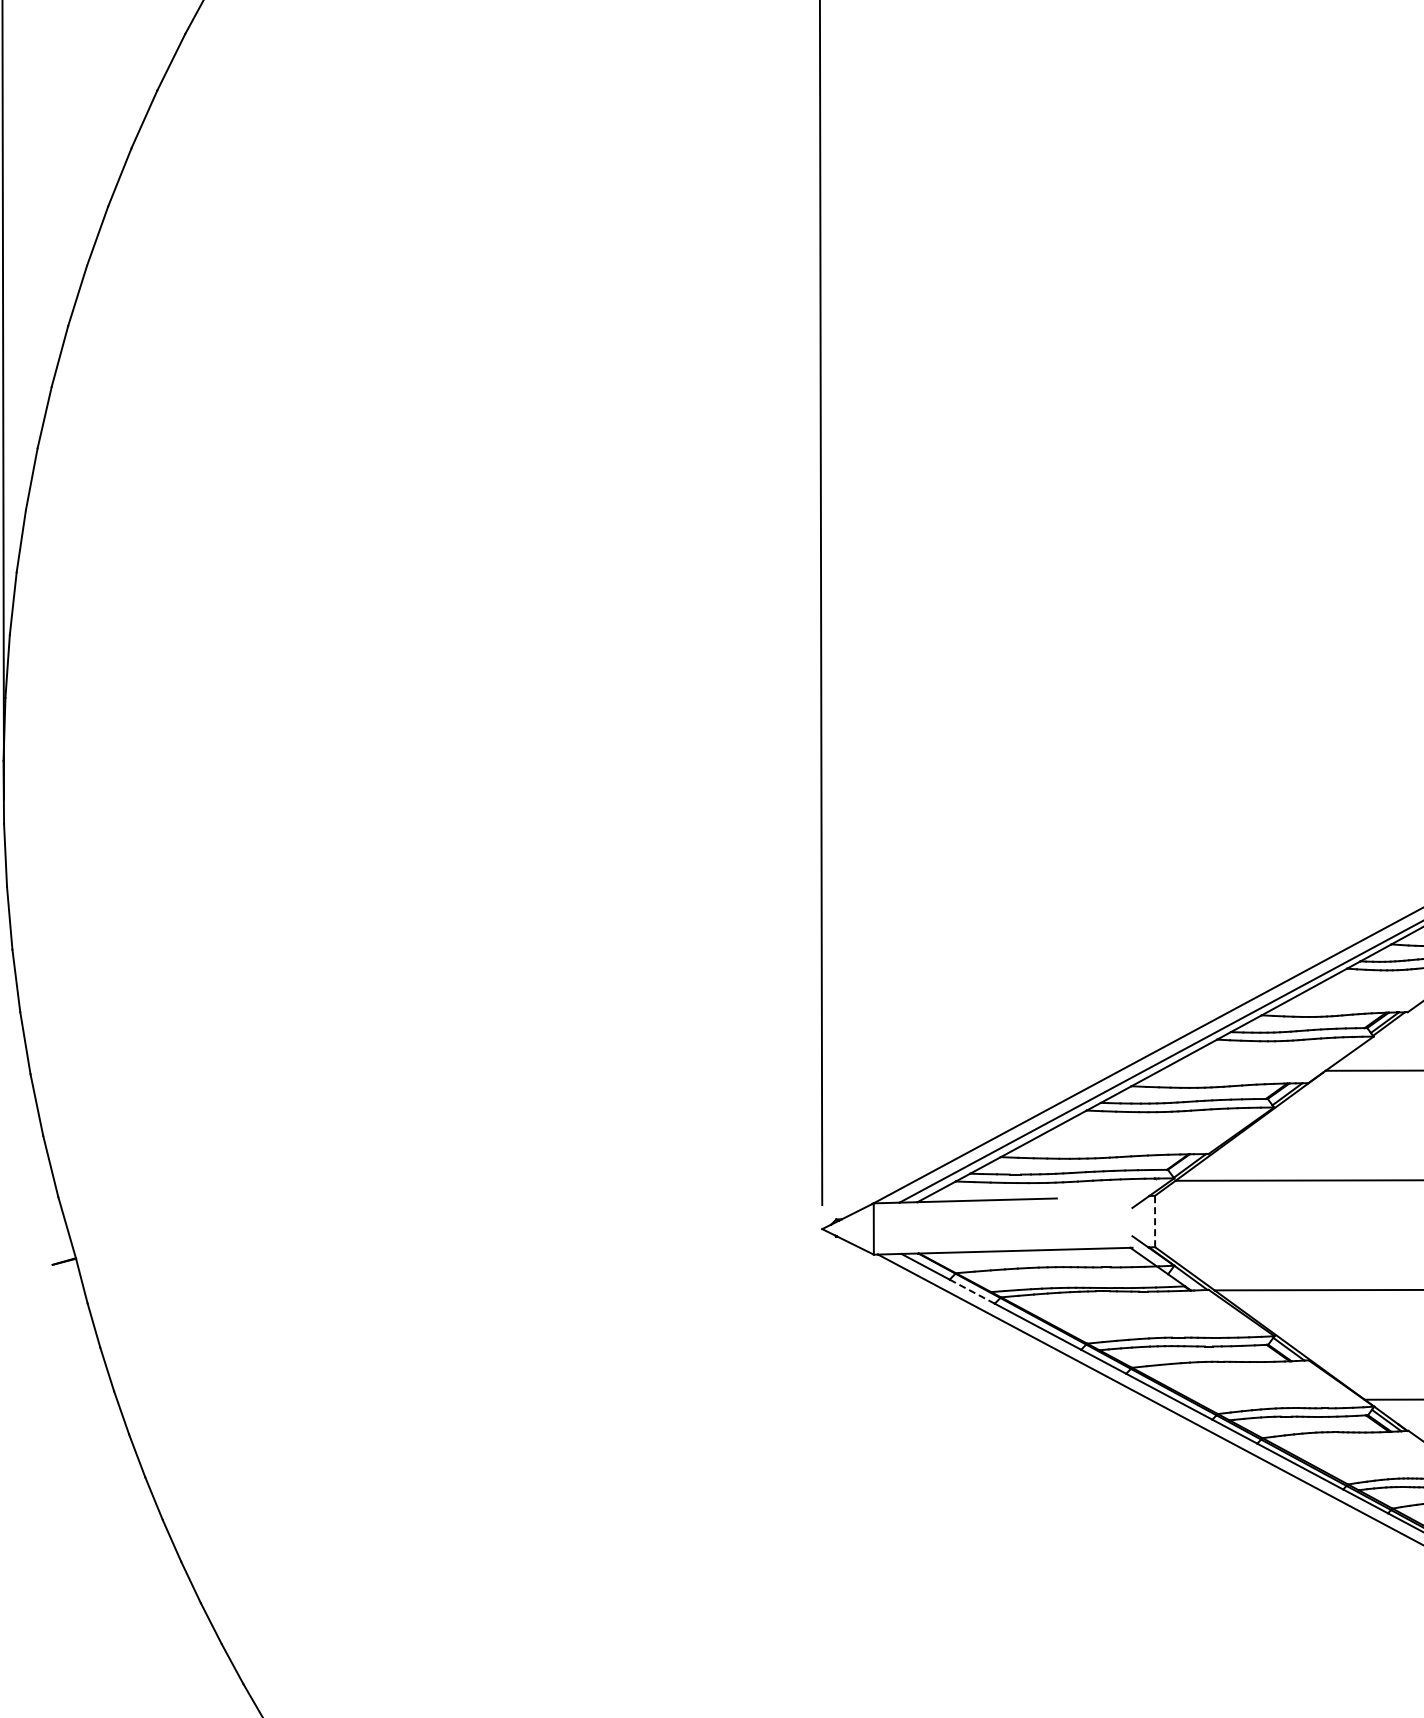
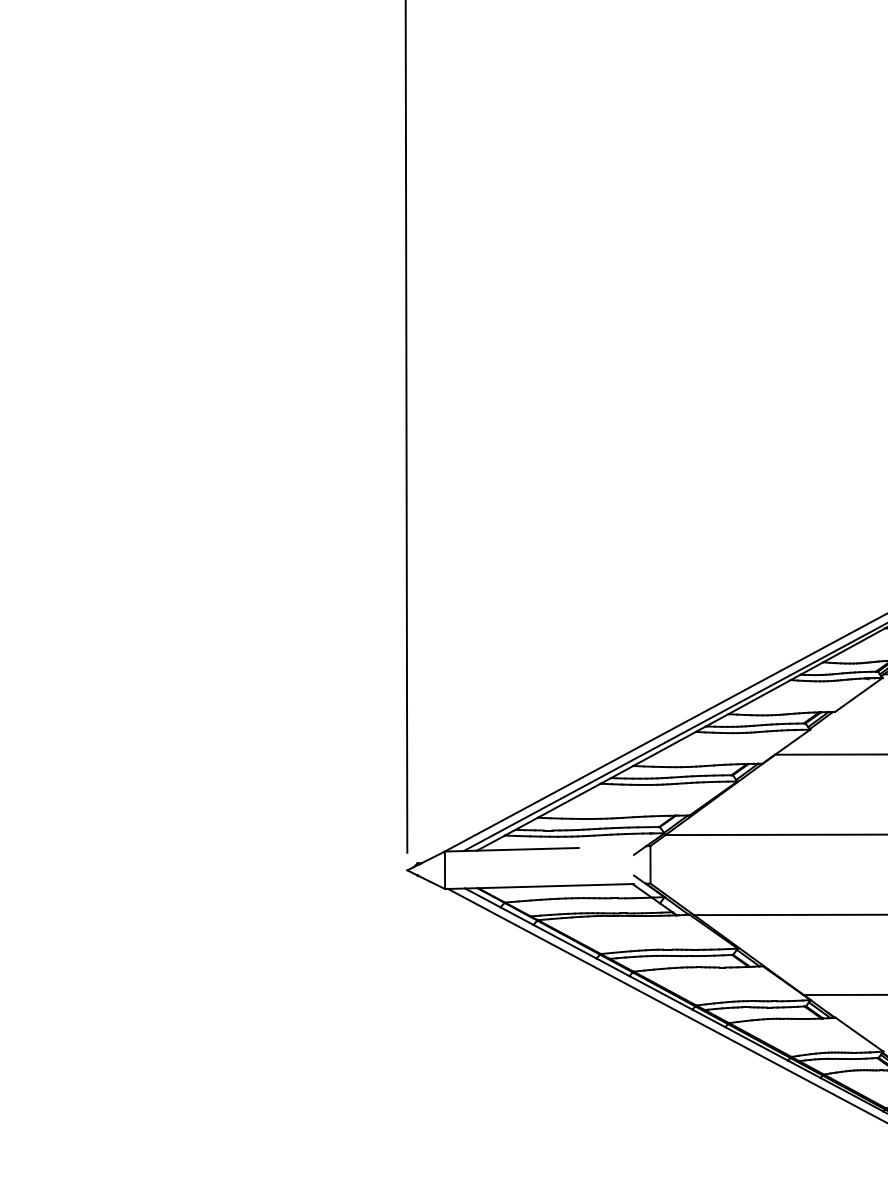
line: (1155, 1221) -> (650, 864), dashed -> solid
line: (972, 1291) -> (517, 915), dashed -> solid

